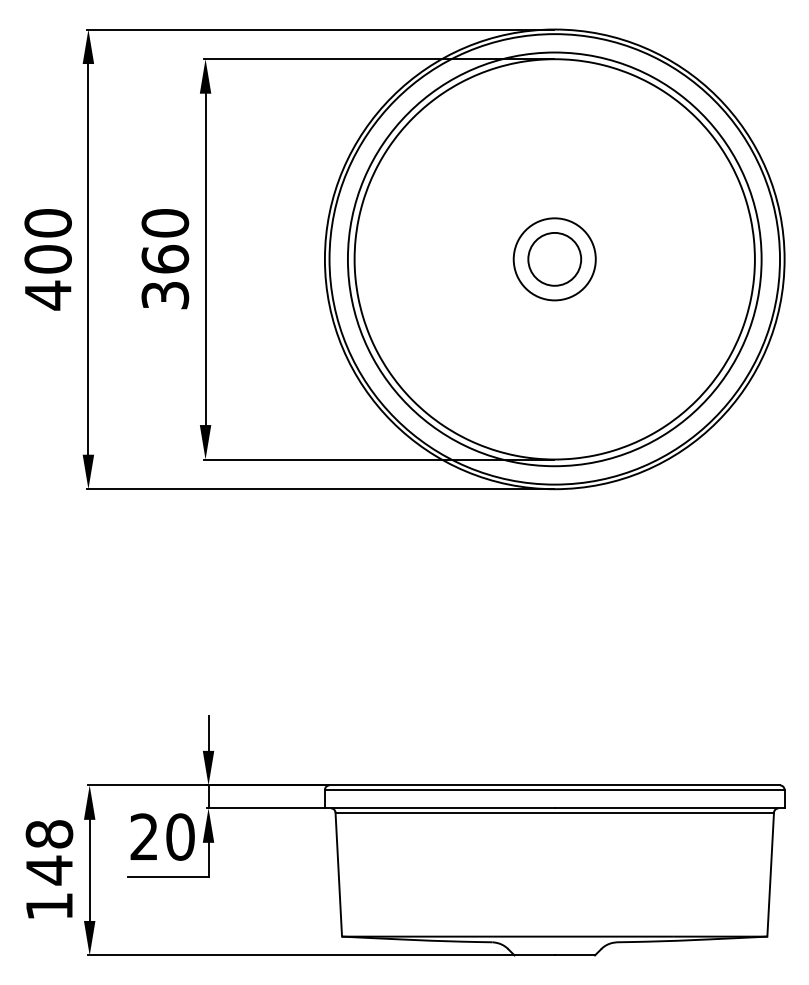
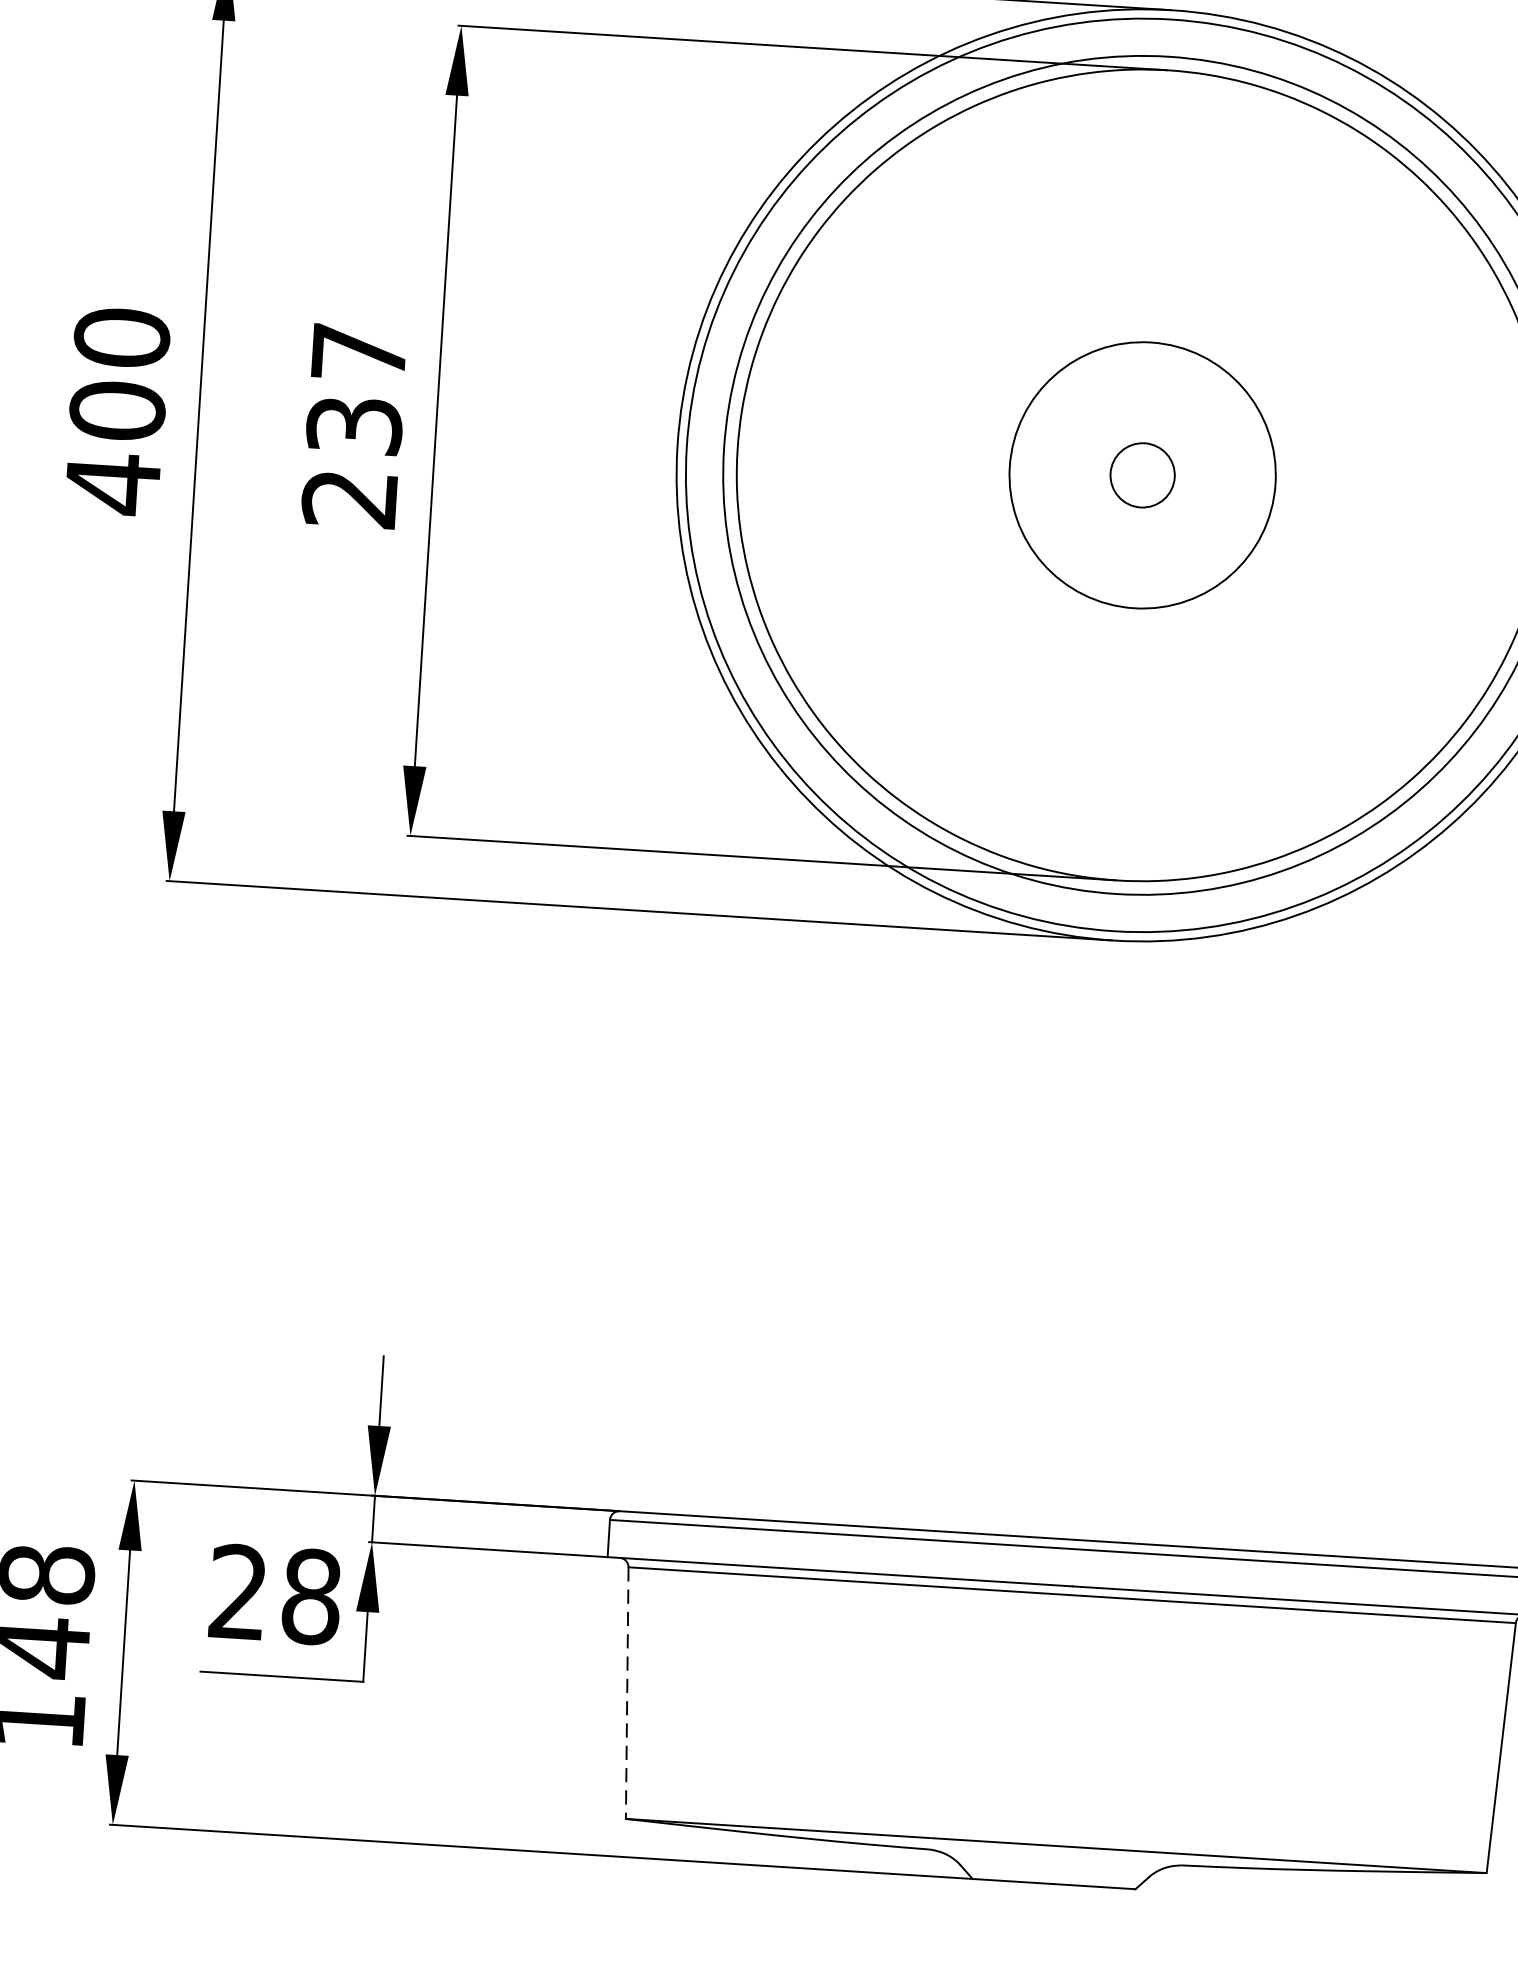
circle: (554, 258) -> (1142, 473), size x0.6
text: (165, 259) -> (354, 426), 360 -> 237
circle: (554, 259) -> (1142, 475), size x1.6
text: (180, 836) -> (311, 1595), 20 -> 28
line: (338, 875) -> (626, 1694), solid -> dashed

